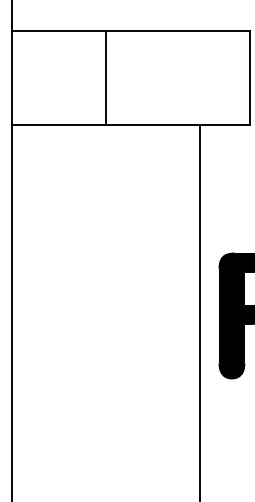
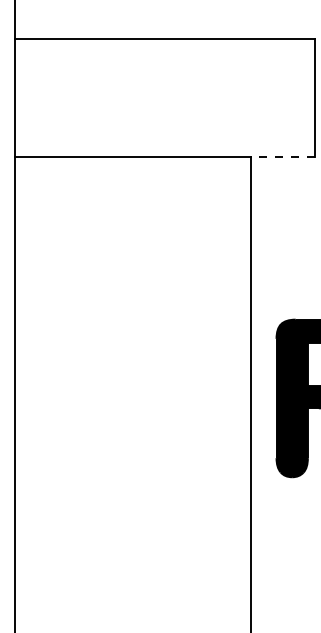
line: (106, 77) -> (133, 97), removed
line: (225, 124) -> (283, 157), solid -> dashed

